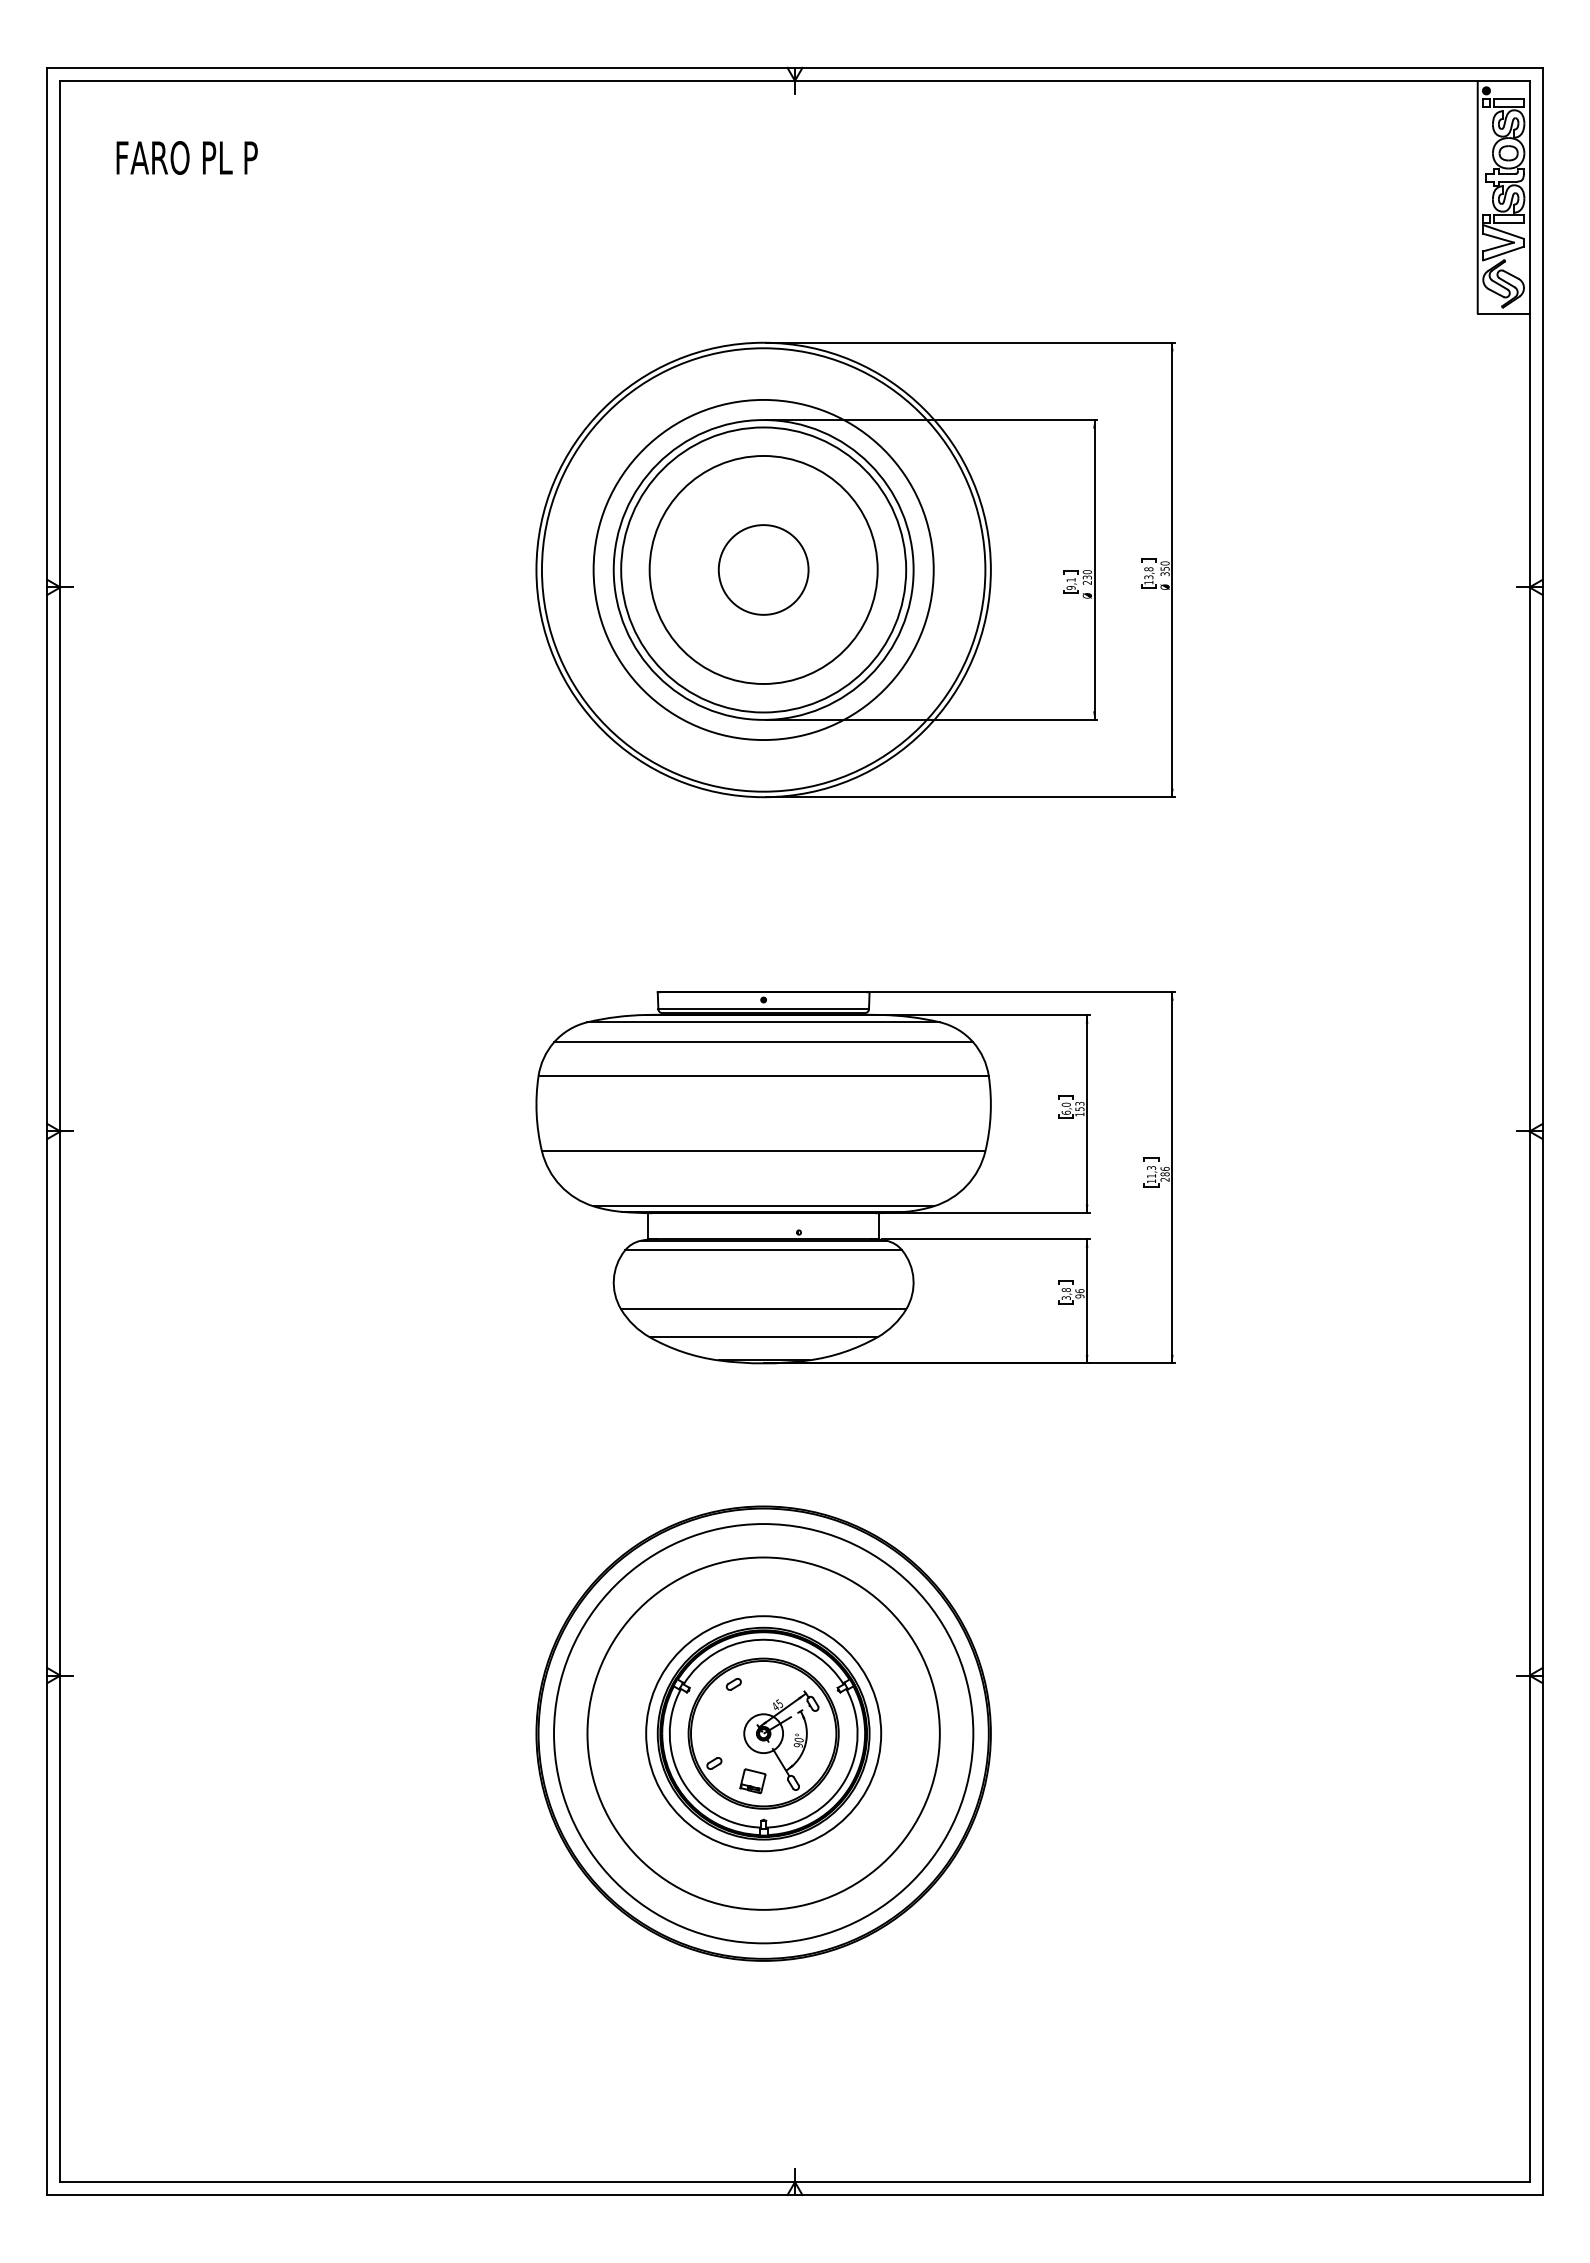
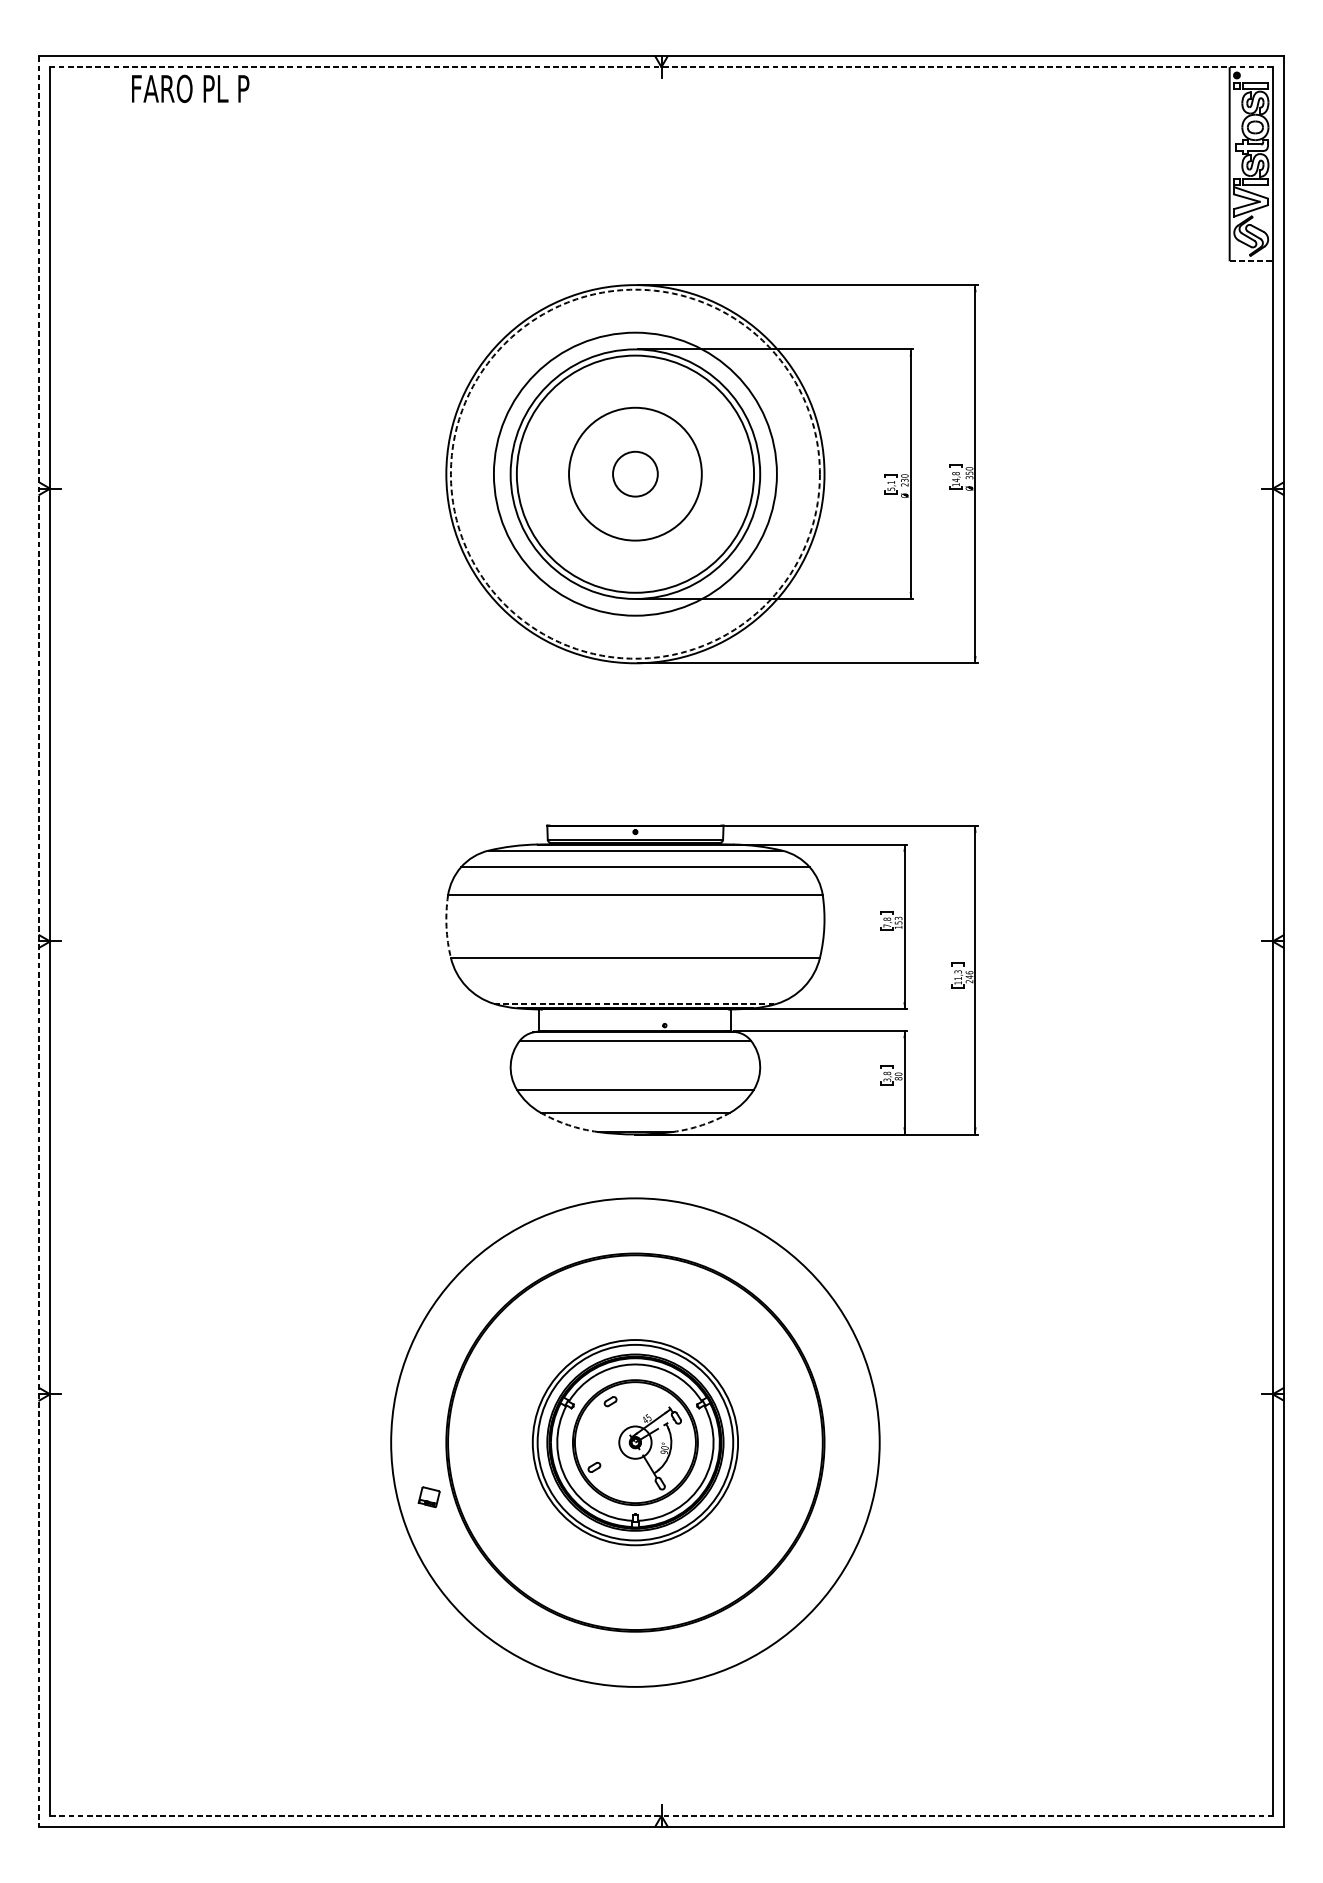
line: (795, 80) -> (661, 66), solid -> dashed
text: (186, 157) -> (190, 88), moved
line: (1503, 314) -> (1251, 261), solid -> dashed
circle: (763, 569) -> (635, 473), size x0.6
circle: (763, 569) -> (635, 473), size x0.7
circle: (763, 569) -> (635, 473), solid -> dashed
text: (1148, 577) -> (955, 480), 13,8 -> 14,8
text: (1070, 588) -> (890, 489), 9,1 -> 5,1
text: (1065, 1108) -> (886, 922), 6,0 -> 7,8
arc: (536, 1113) -> (446, 926), solid -> dashed
line: (47, 1131) -> (39, 941), solid -> dashed
text: (1164, 1174) -> (968, 977), 286 -> 246
line: (764, 1206) -> (636, 1003), solid -> dashed
text: (1079, 1293) -> (898, 1076), 96 -> 80
arc: (683, 1352) -> (568, 1125), solid -> dashed
arc: (844, 1352) -> (702, 1125), solid -> dashed
circle: (763, 1733) -> (635, 1442), size x0.7
circle: (763, 1733) -> (635, 1442), size x1.4
part: (752, 1781) -> (428, 1497), moved
line: (795, 2182) -> (661, 1816), solid -> dashed

